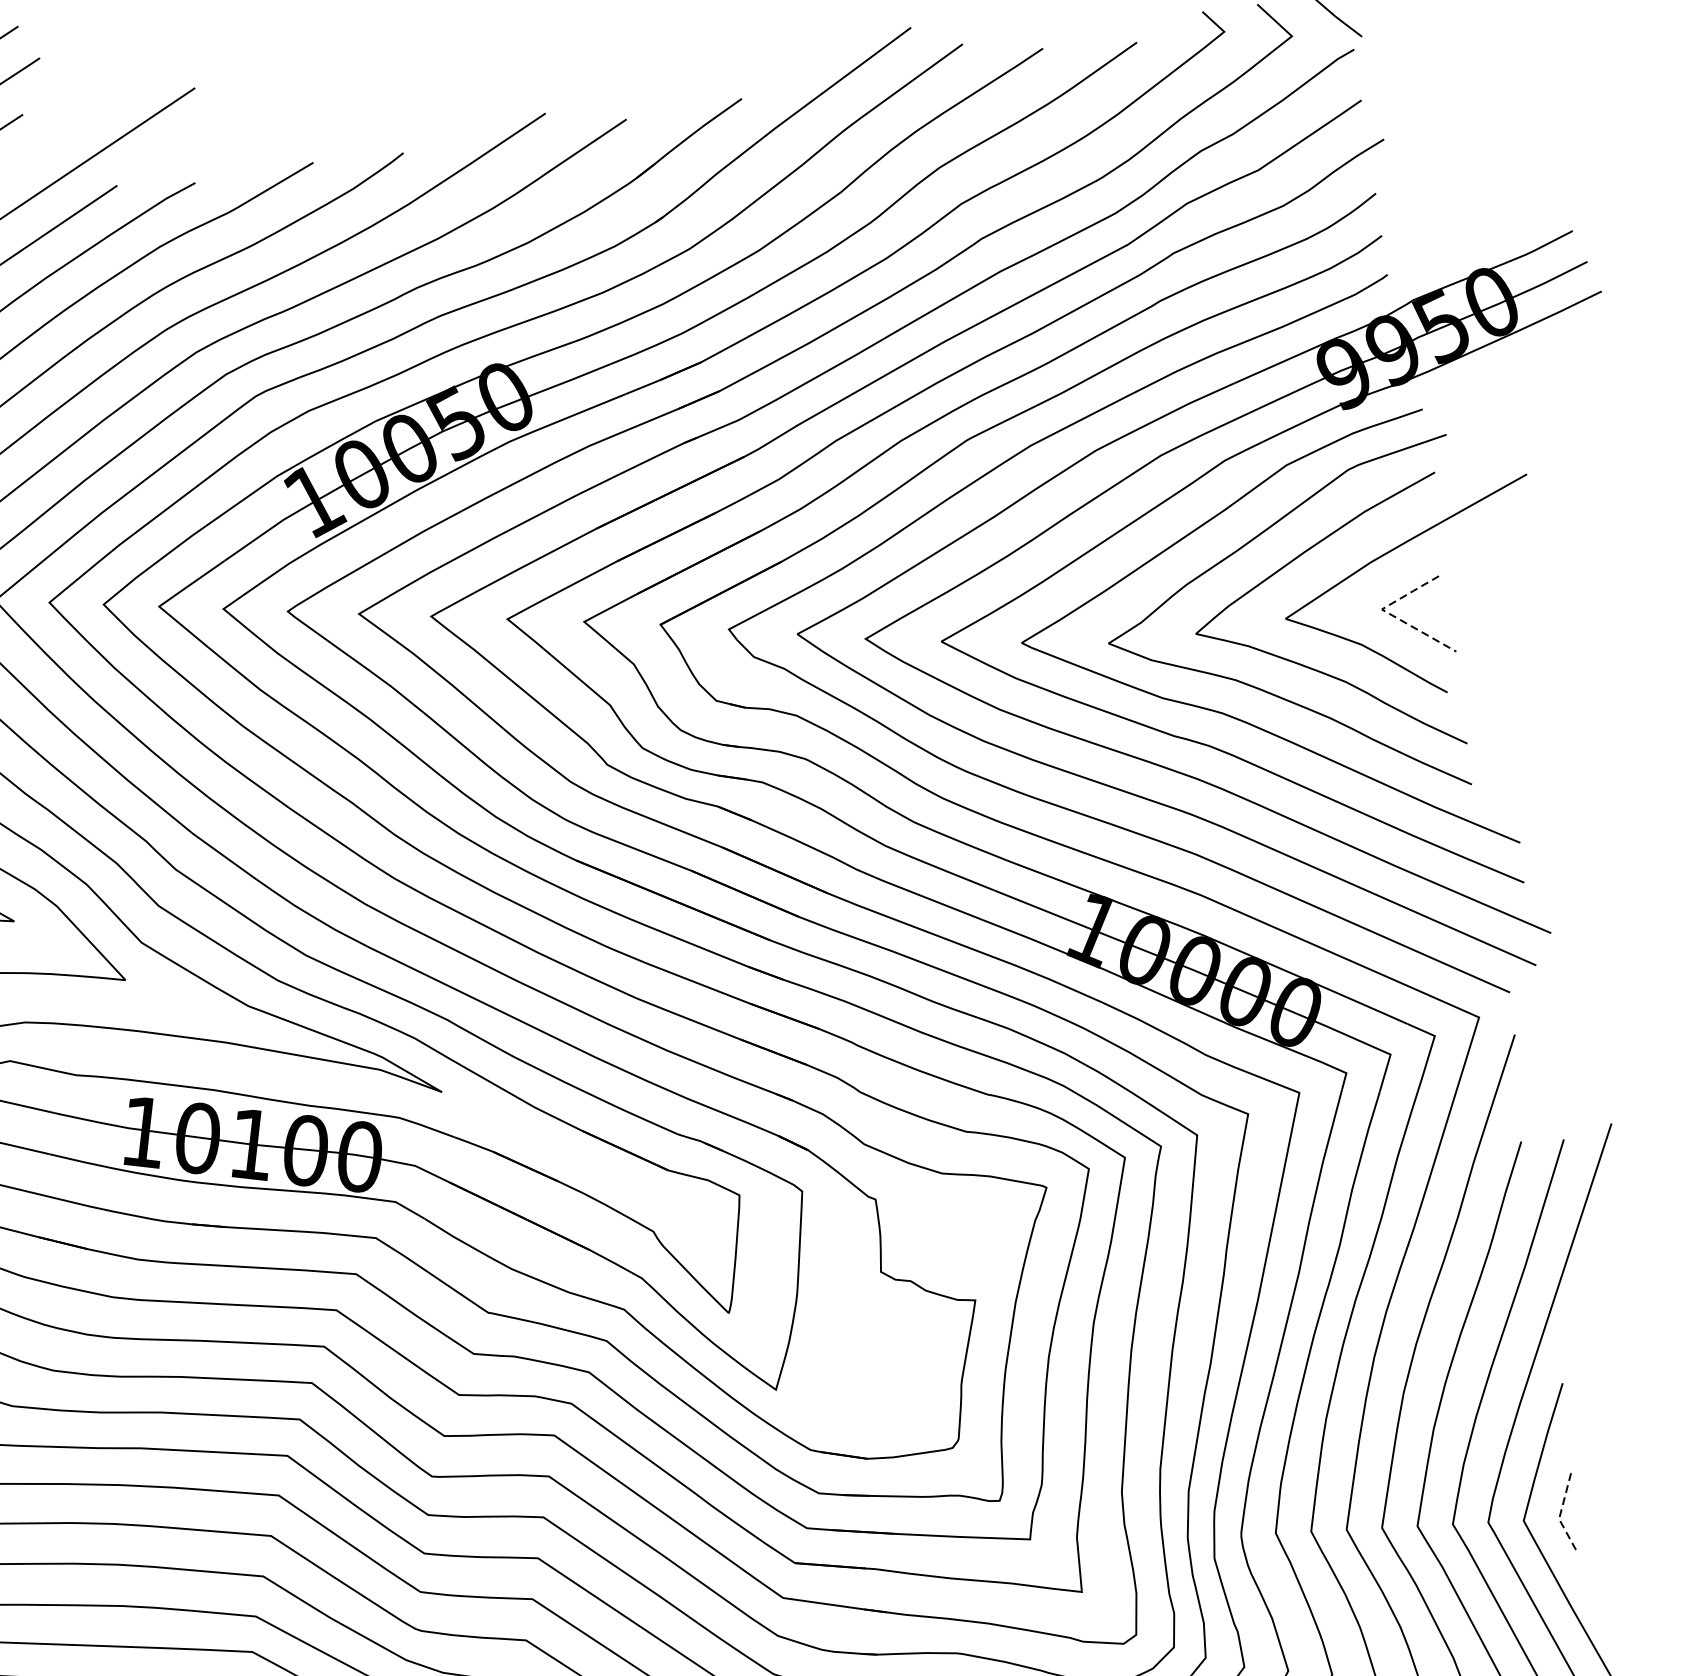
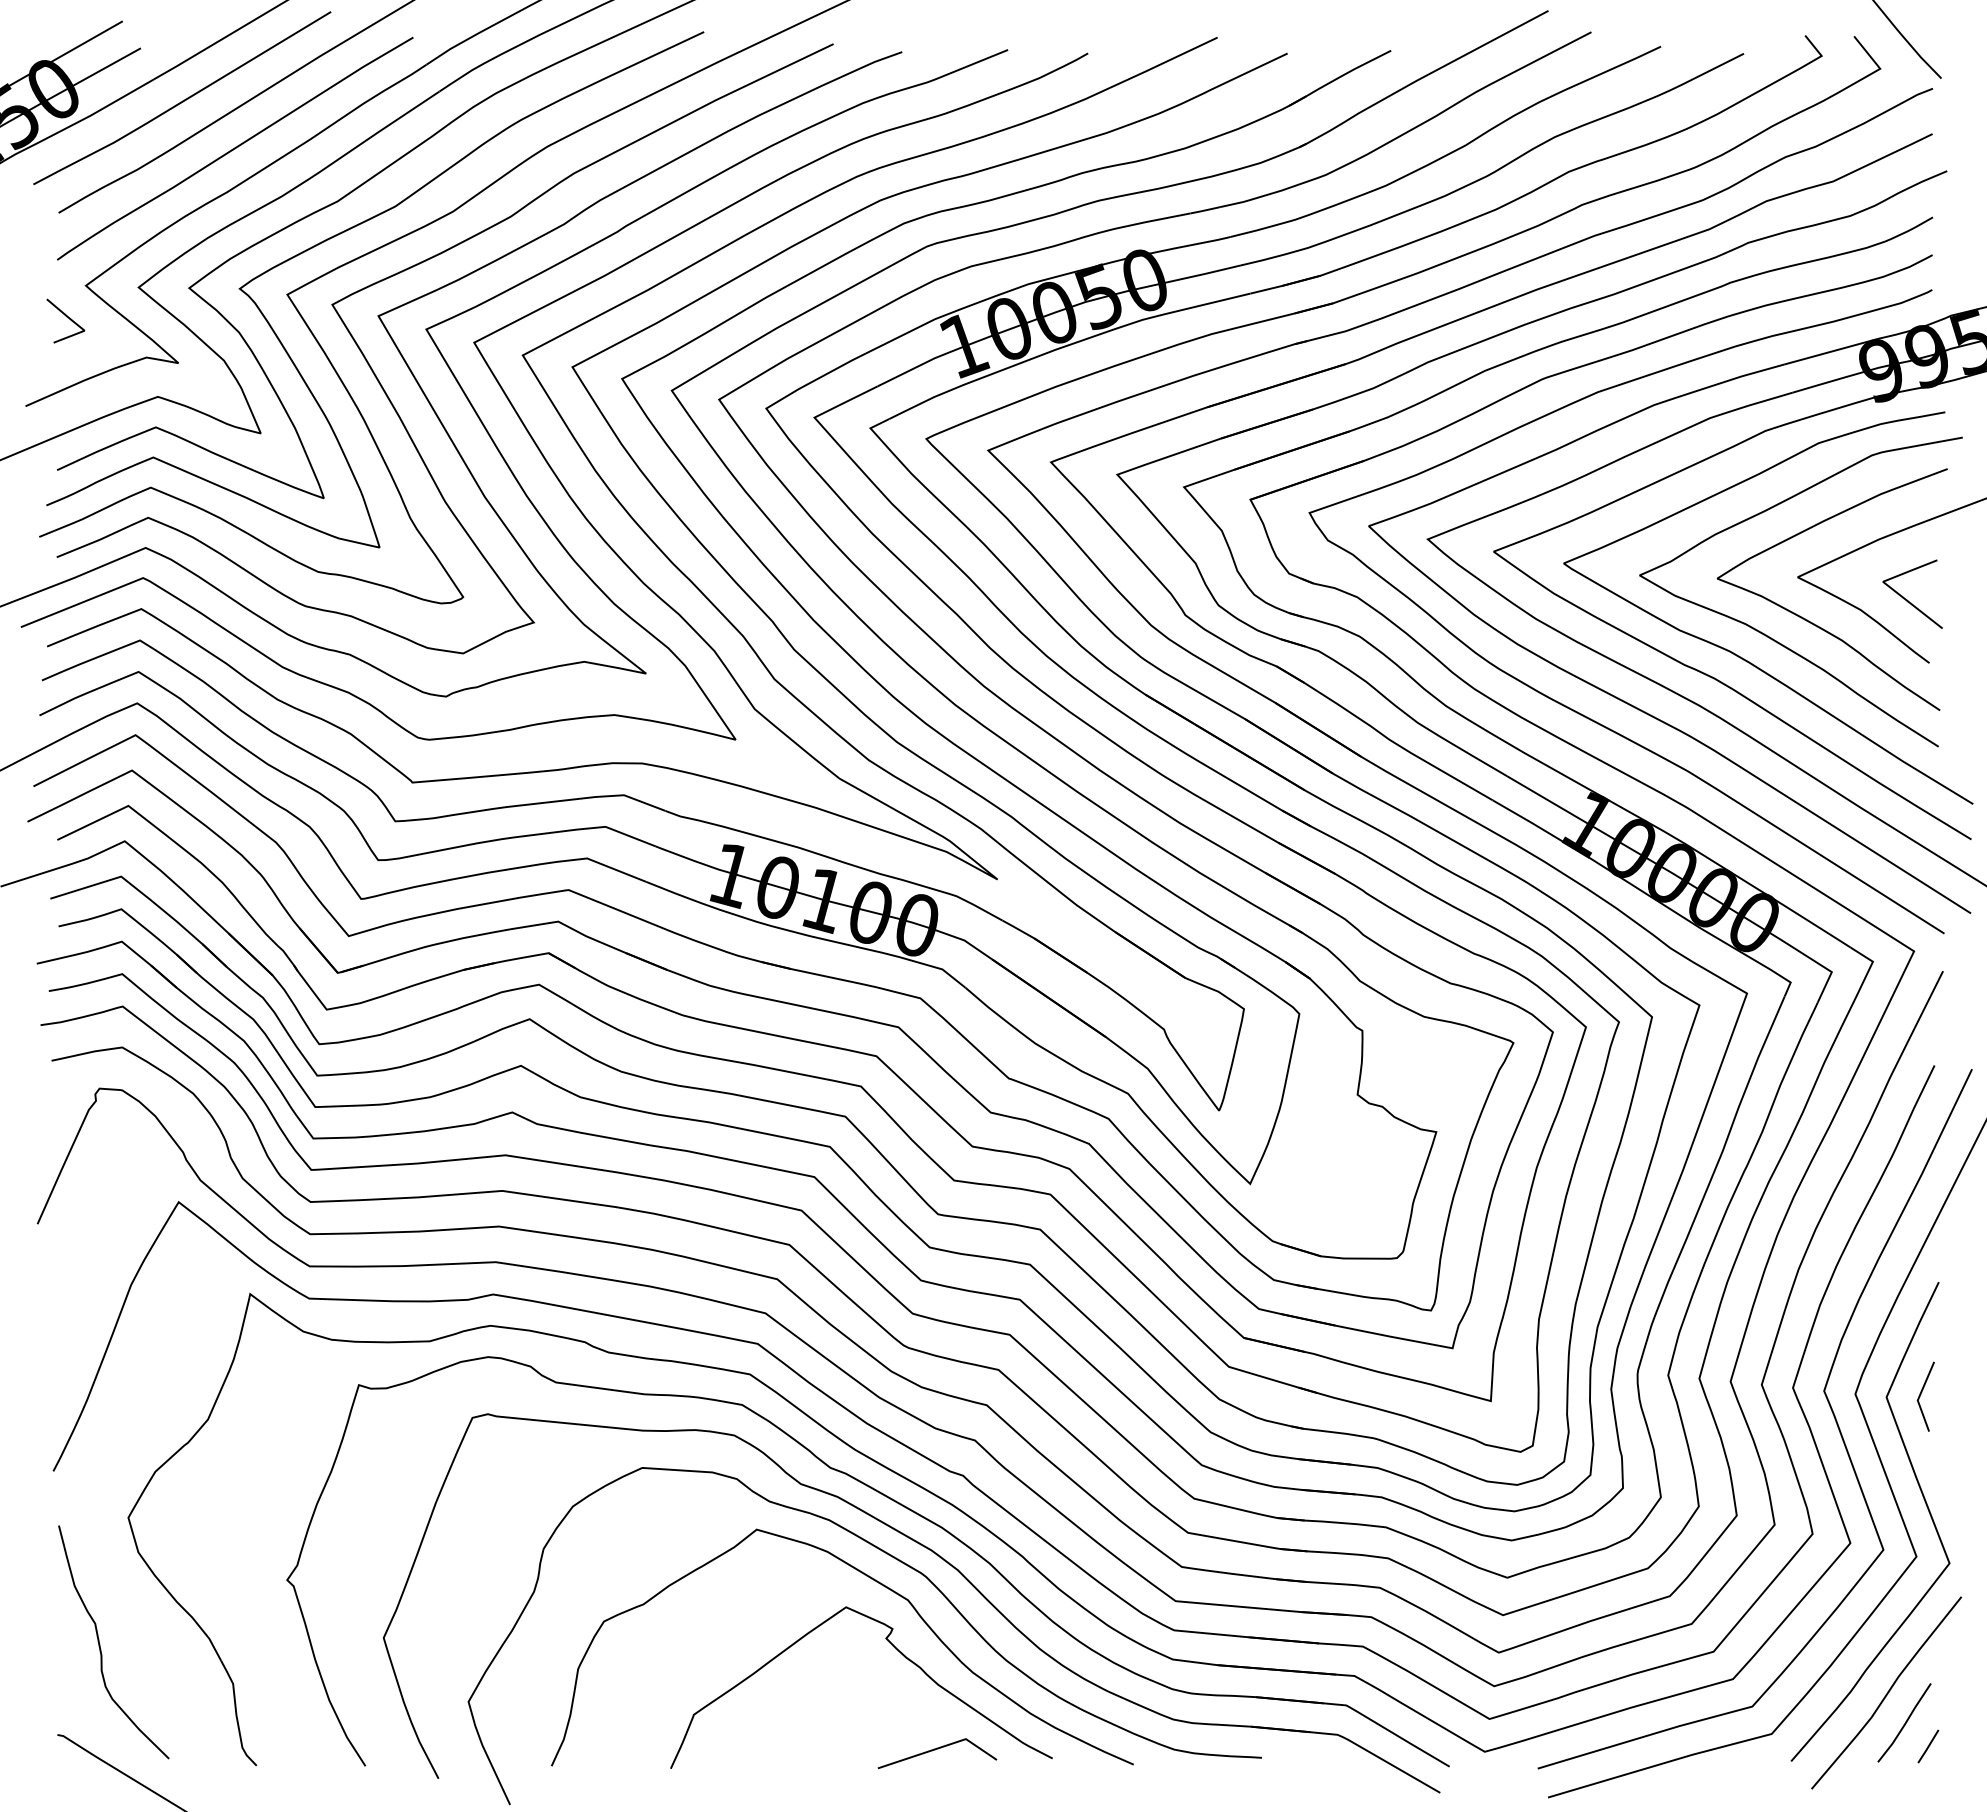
line: (1389, 613) -> (1889, 586), dashed -> solid
line: (1559, 1515) -> (1918, 1397), dashed -> solid

